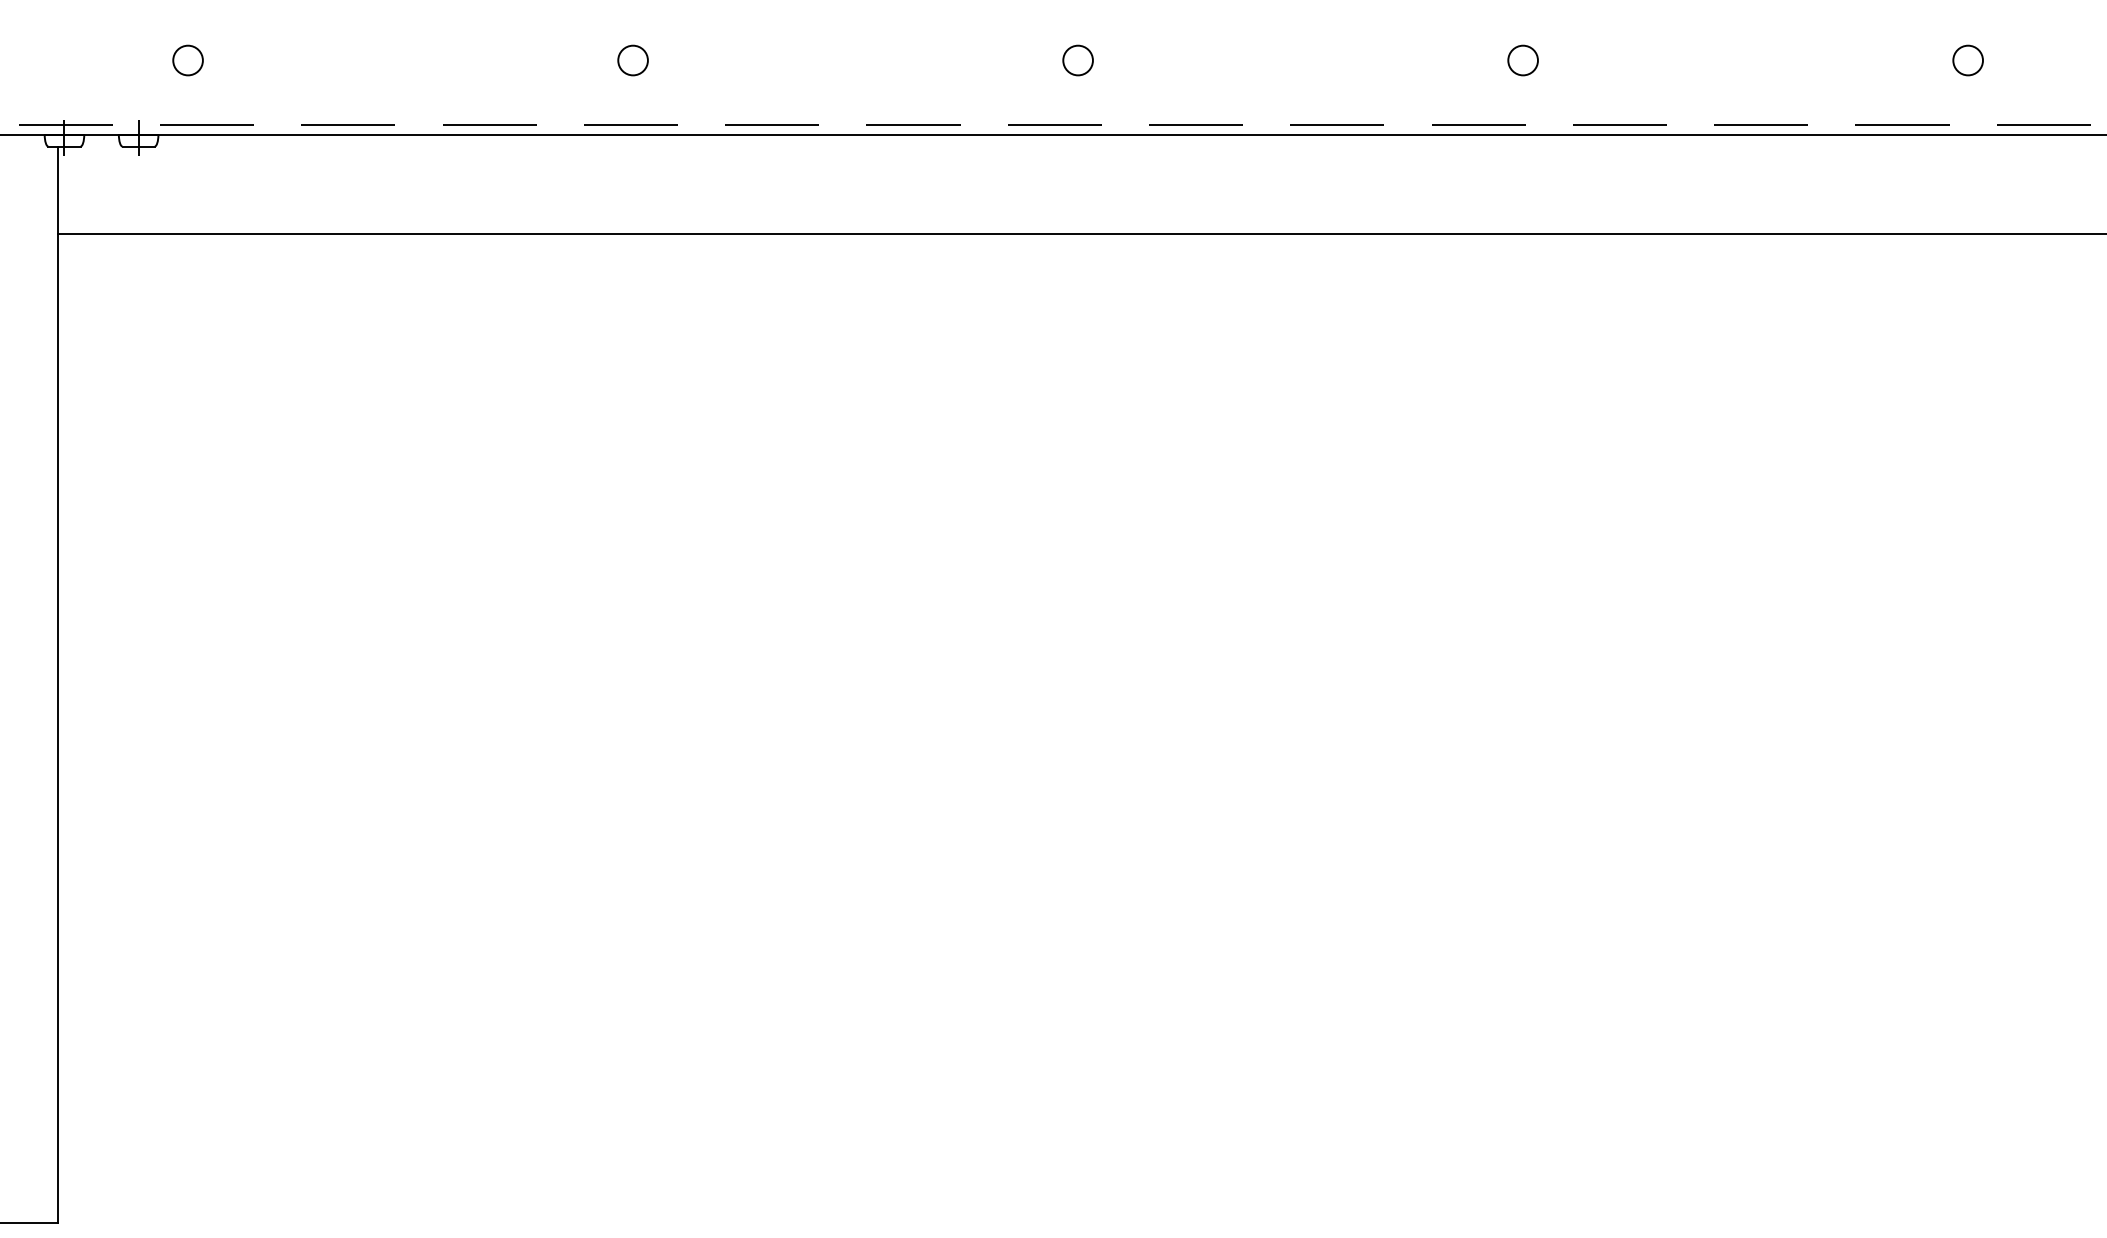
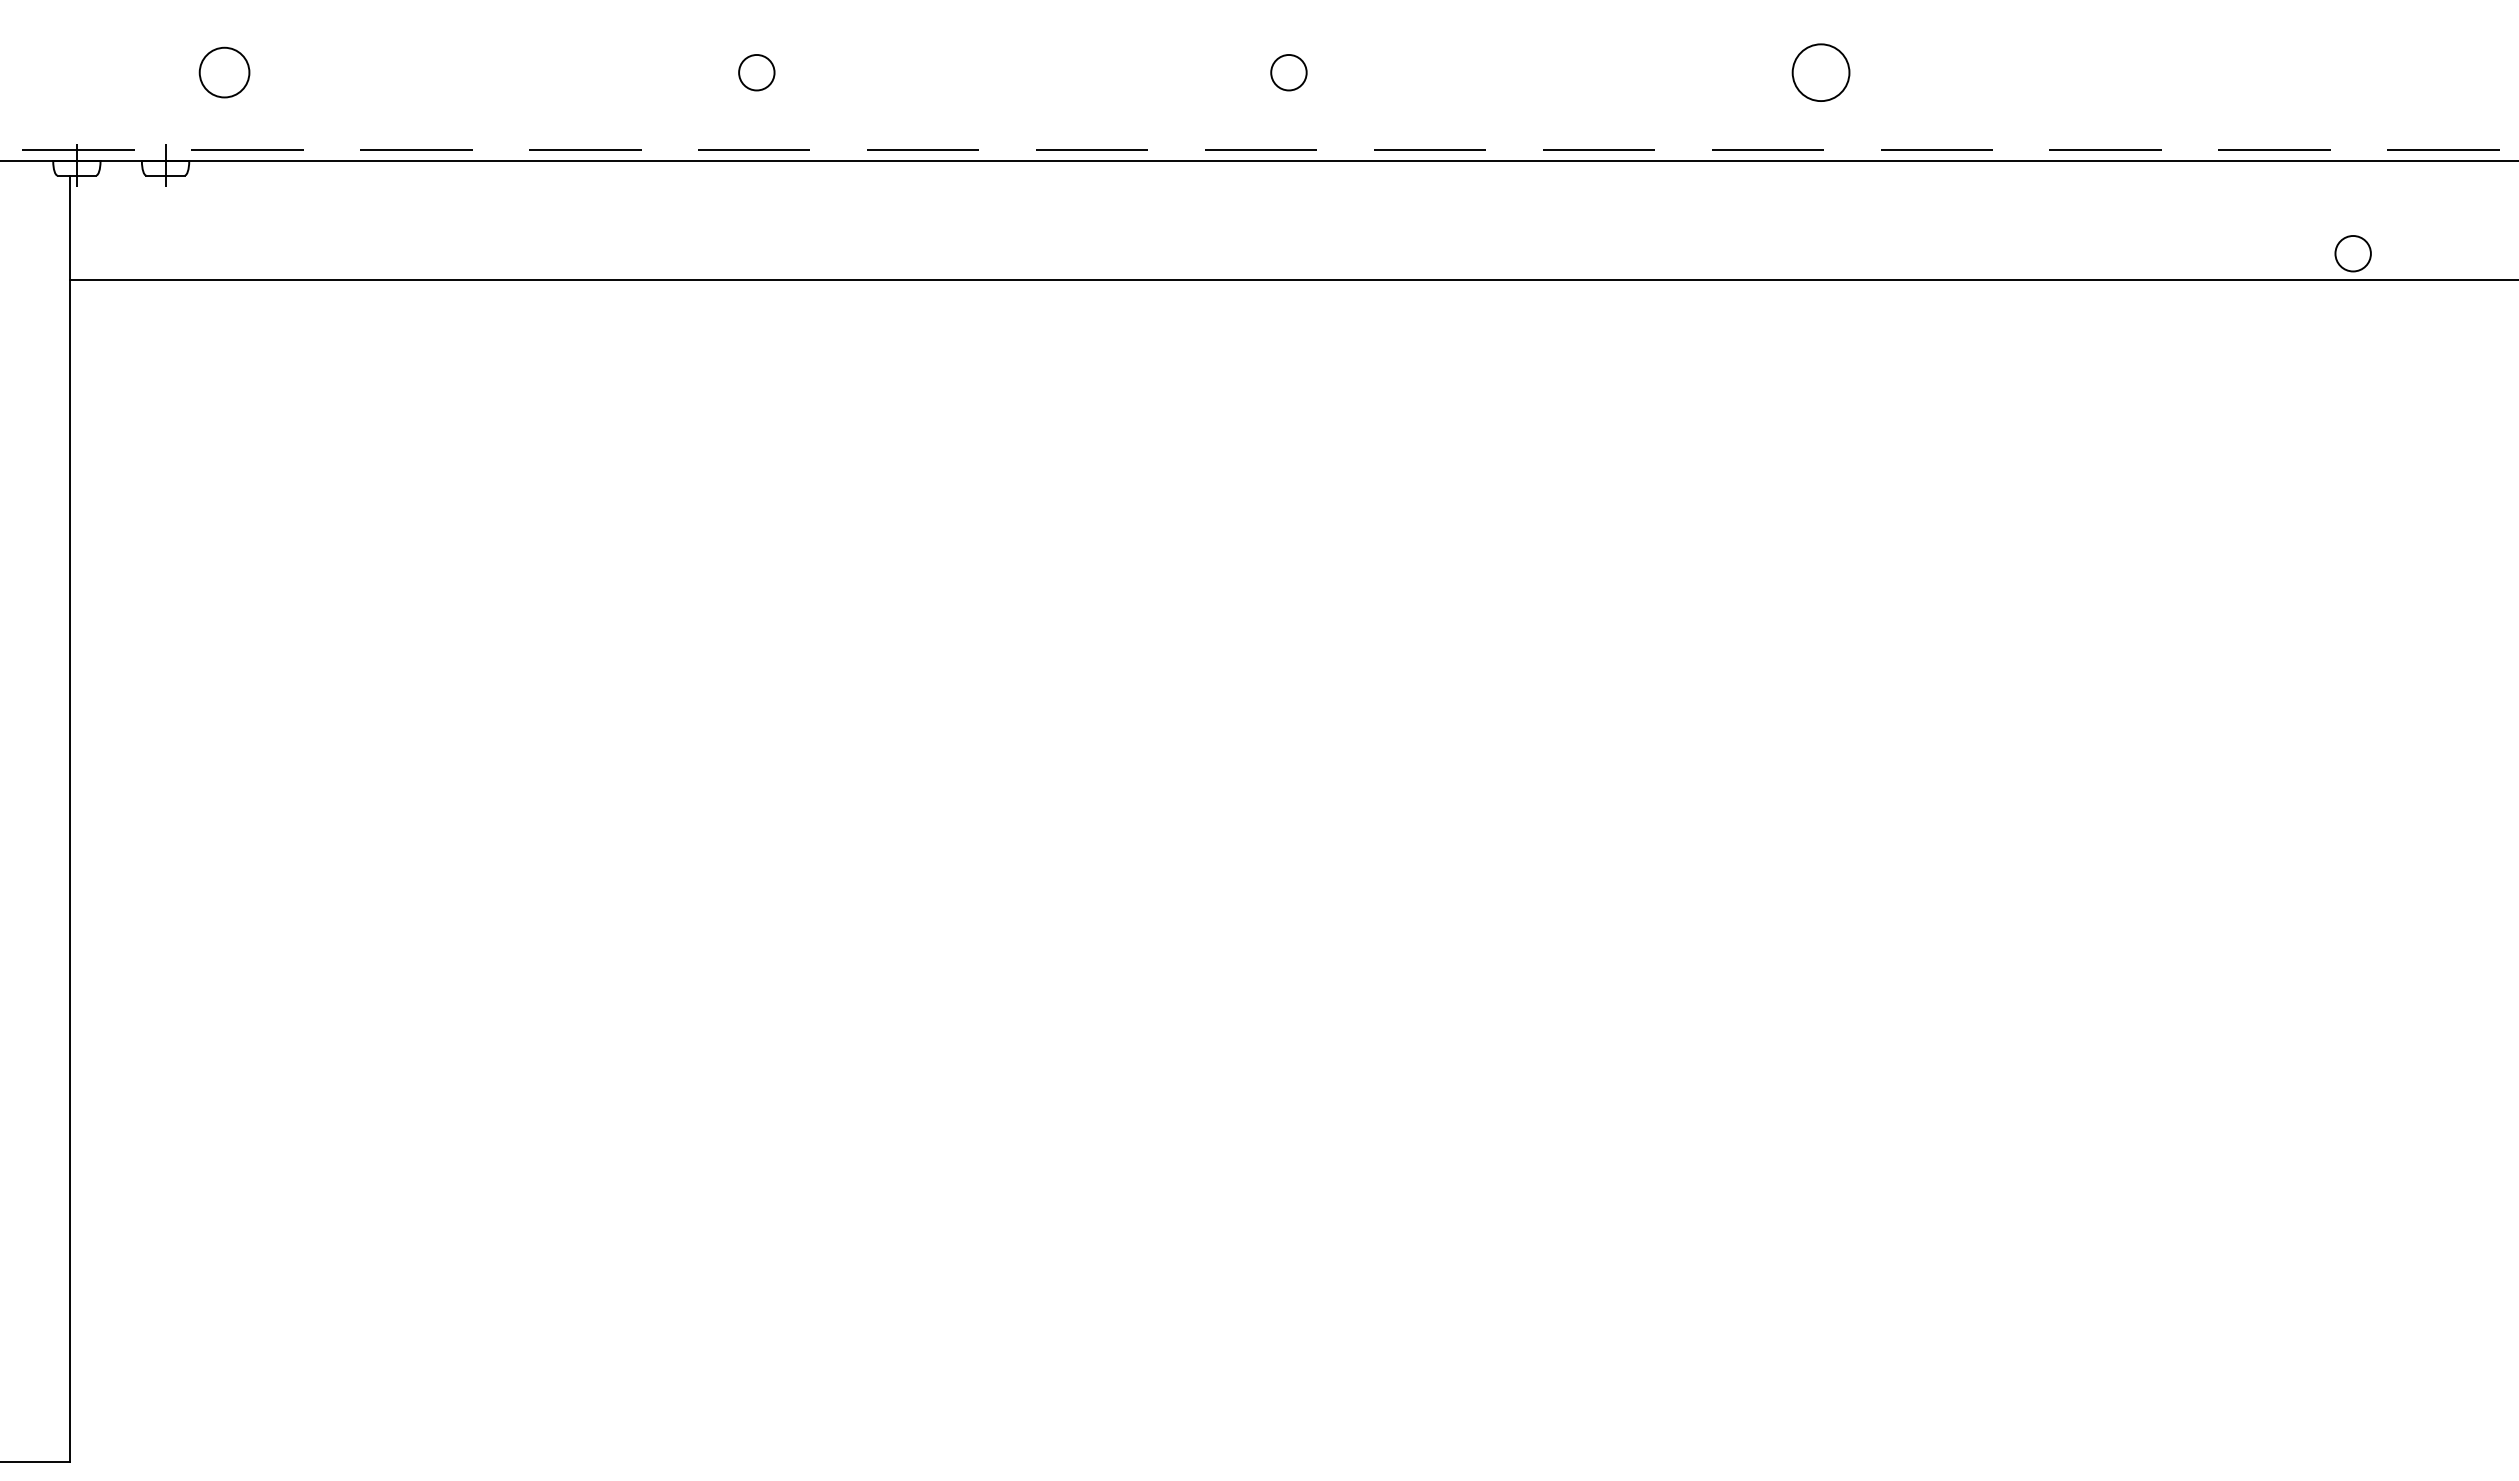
circle: (187, 60) -> (224, 72), size x1.4
circle: (1522, 60) -> (1820, 72), size x1.6
circle: (1967, 60) -> (2352, 253), moved

